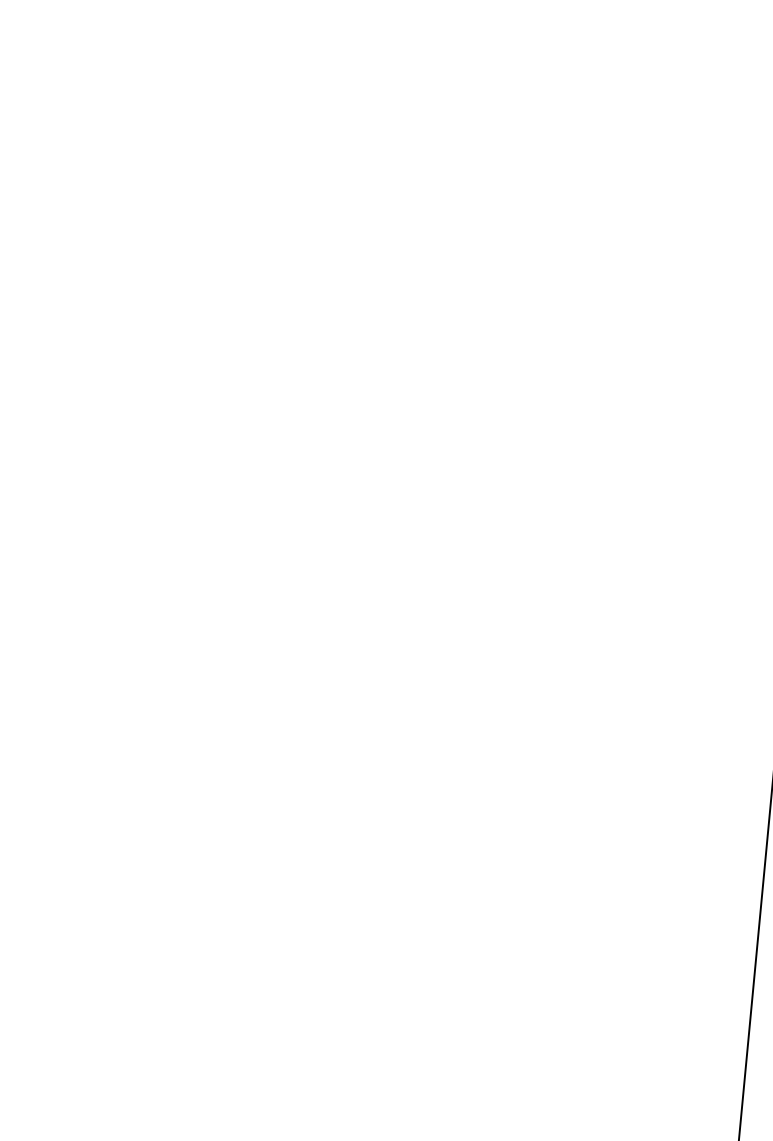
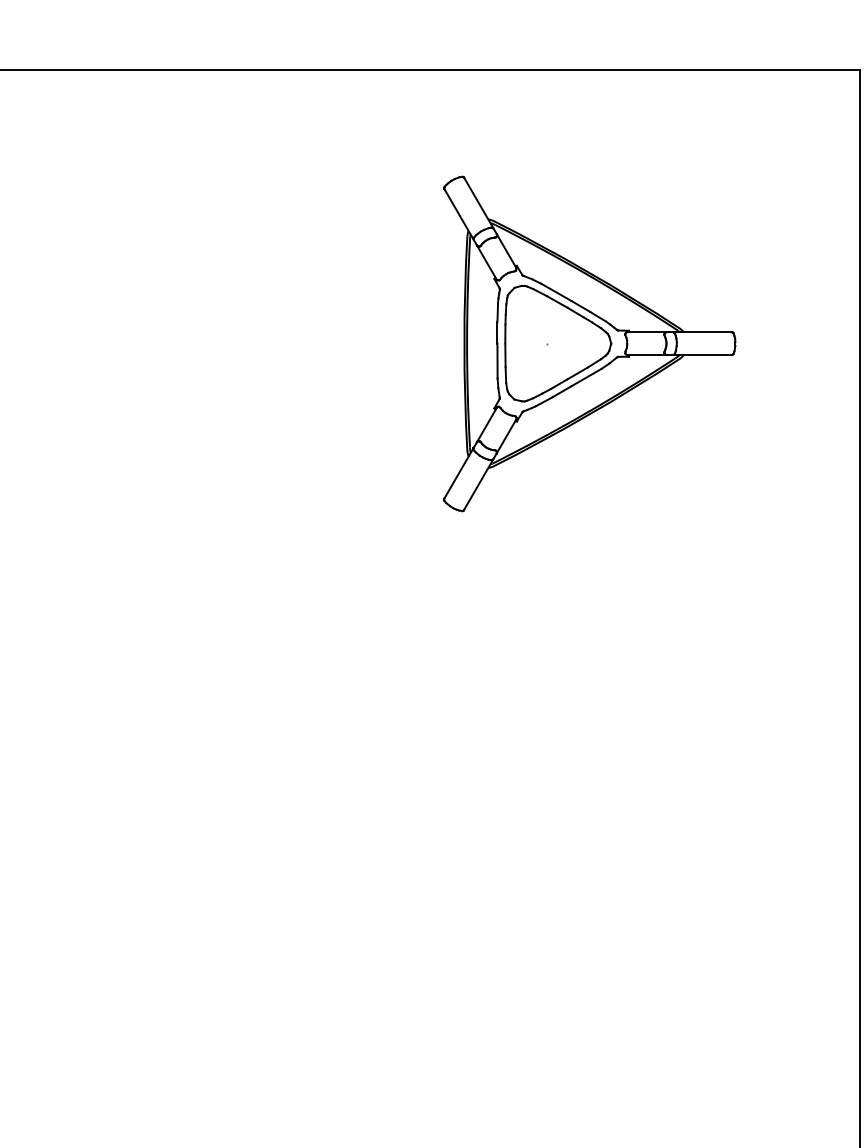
part: (528, 247) -> (589, 343), added

